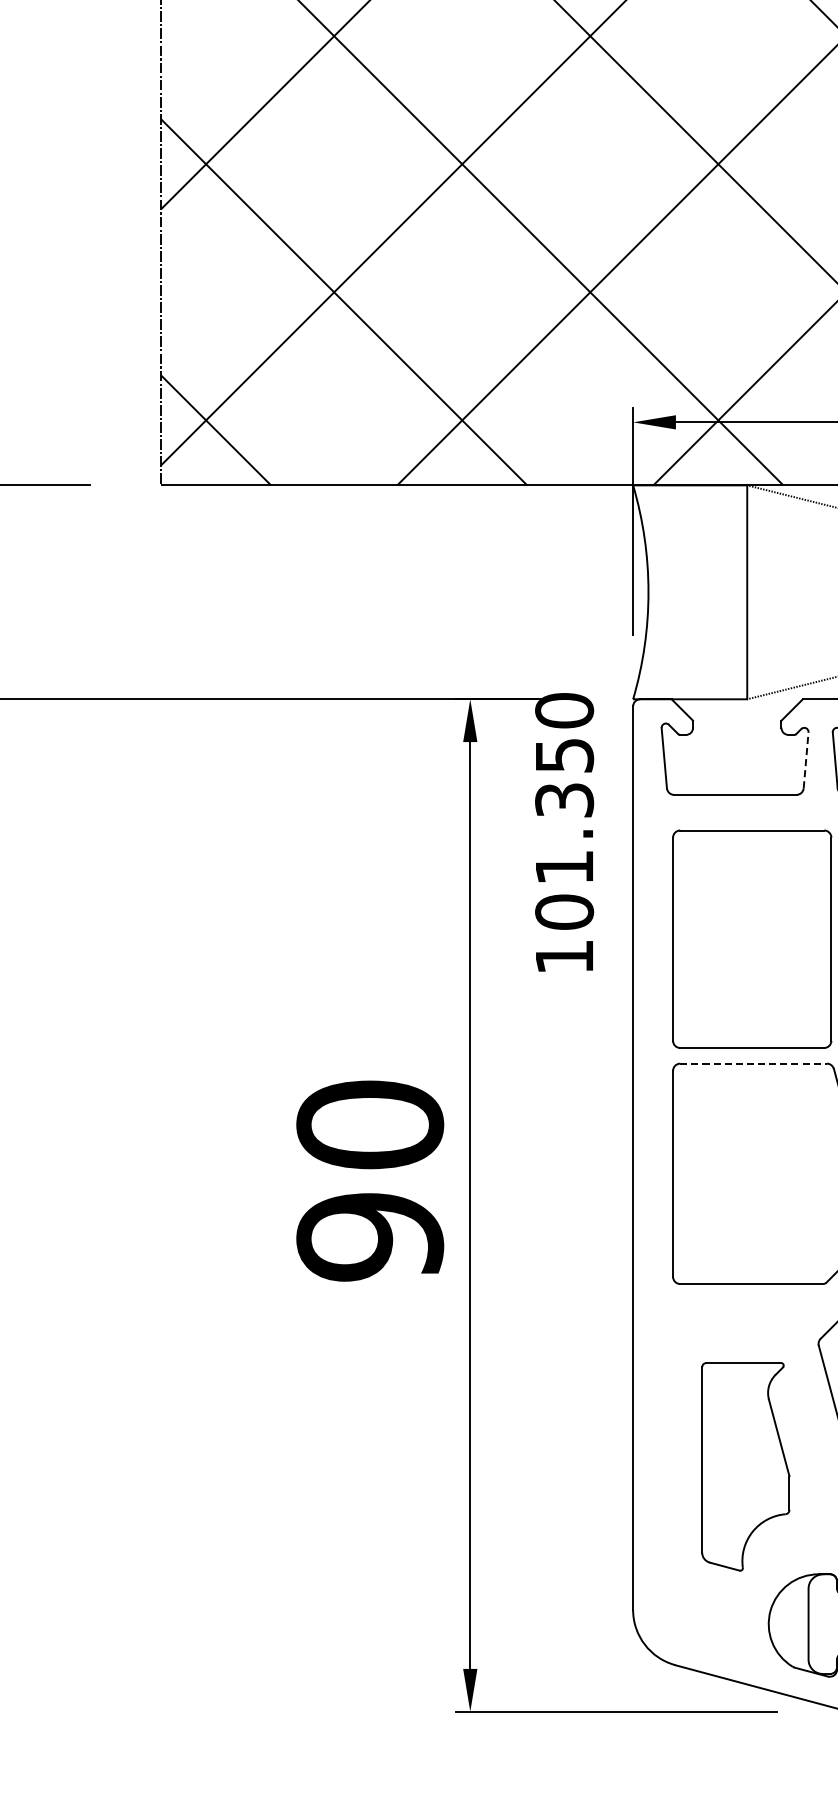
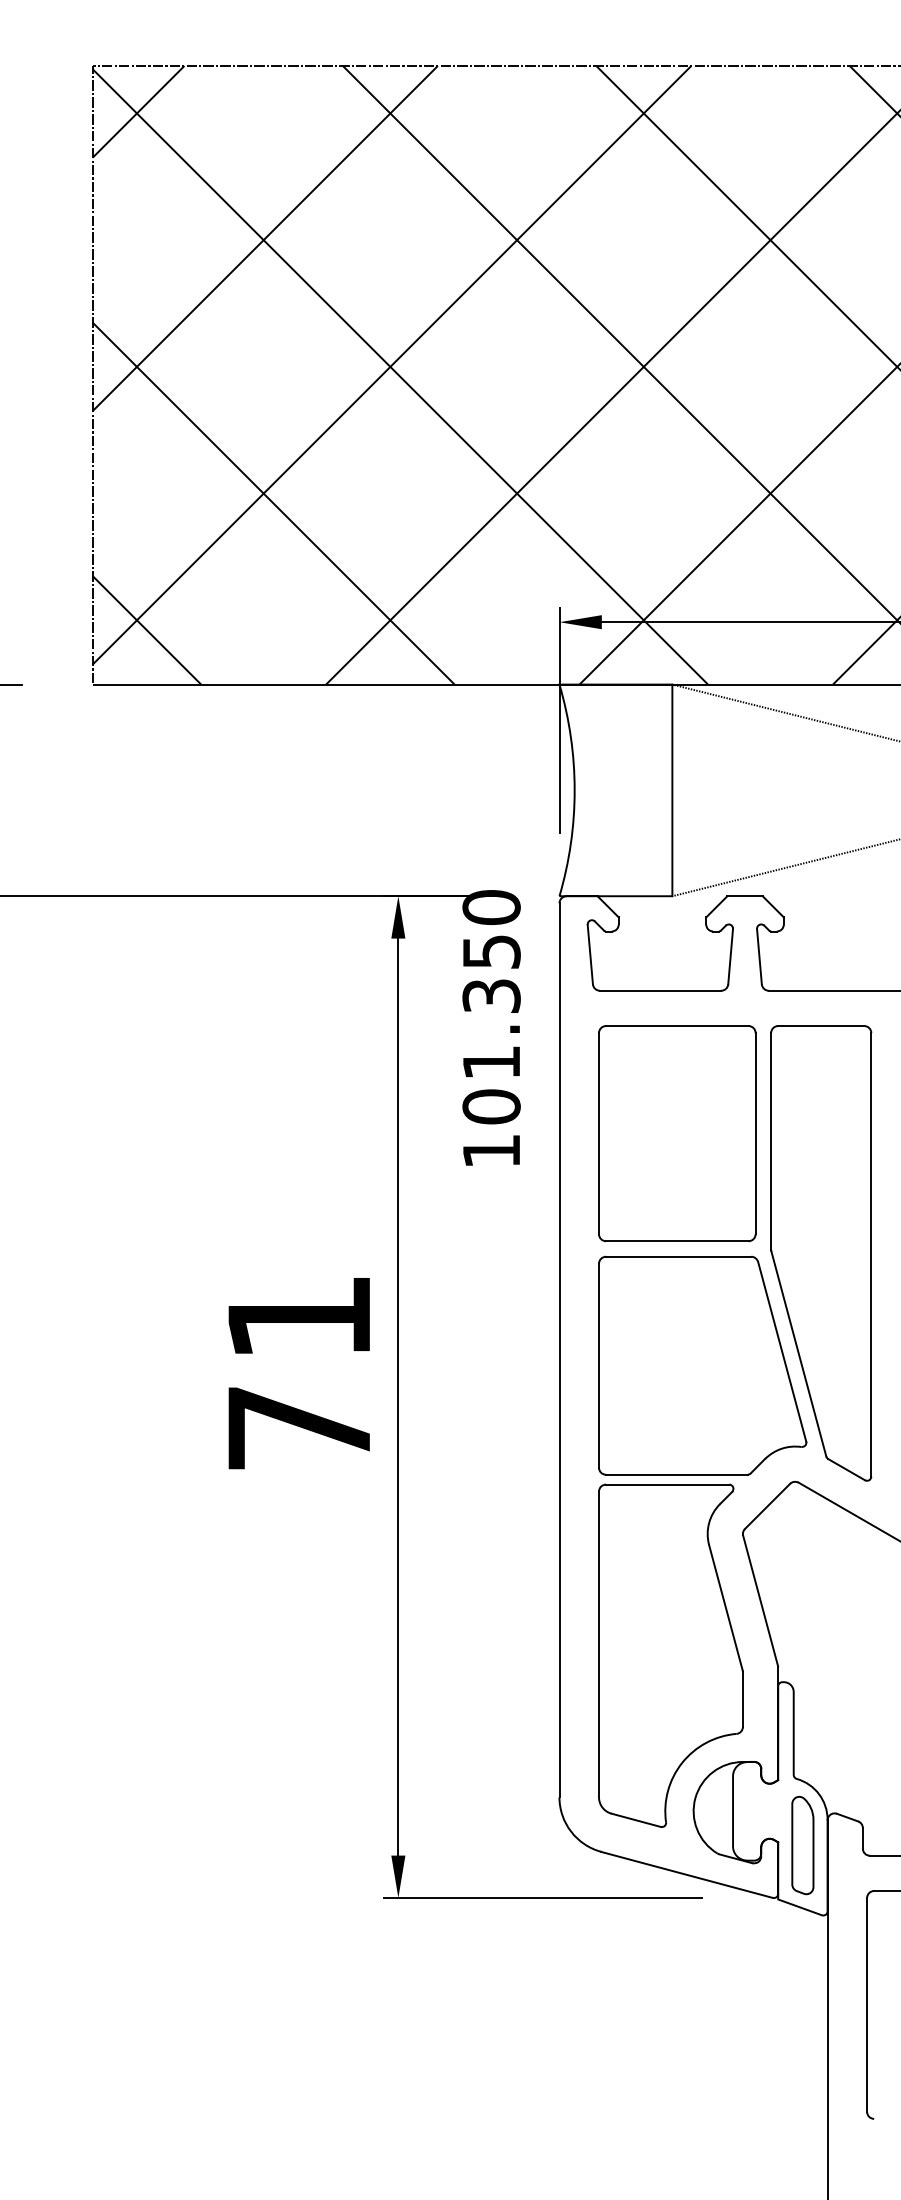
line: (805, 760) -> (730, 956), dashed -> solid
line: (753, 1063) -> (678, 1256), dashed -> solid
text: (370, 1180) -> (299, 1372), 90 -> 71
part: (745, 1466) -> (670, 1655), size x1.67

